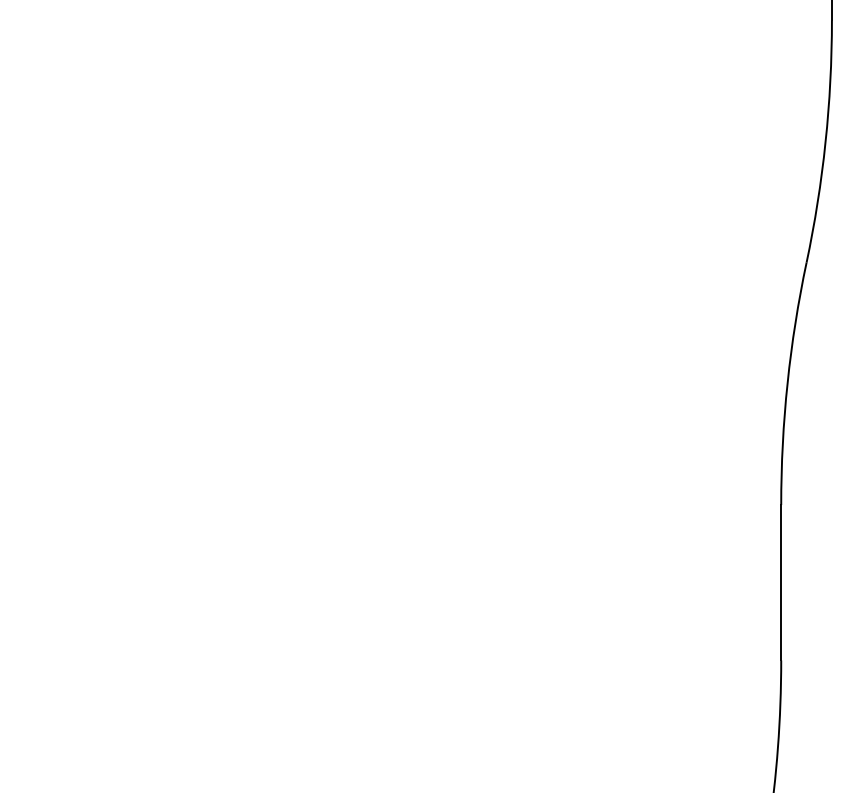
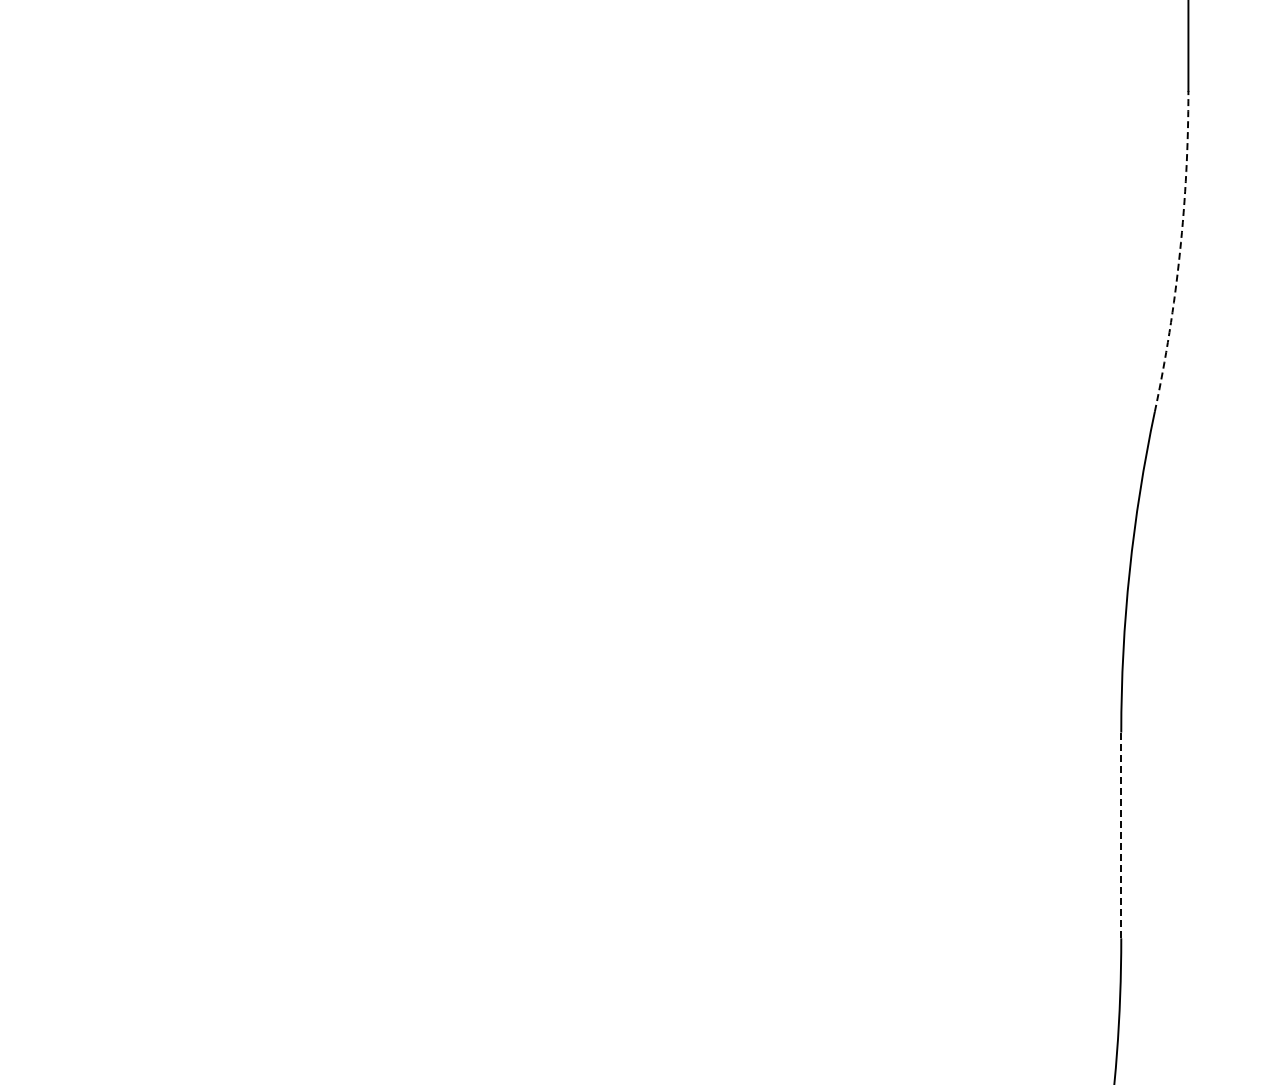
arc: (825, 142) -> (1180, 252), solid -> dashed
line: (781, 582) -> (1121, 835), solid -> dashed

